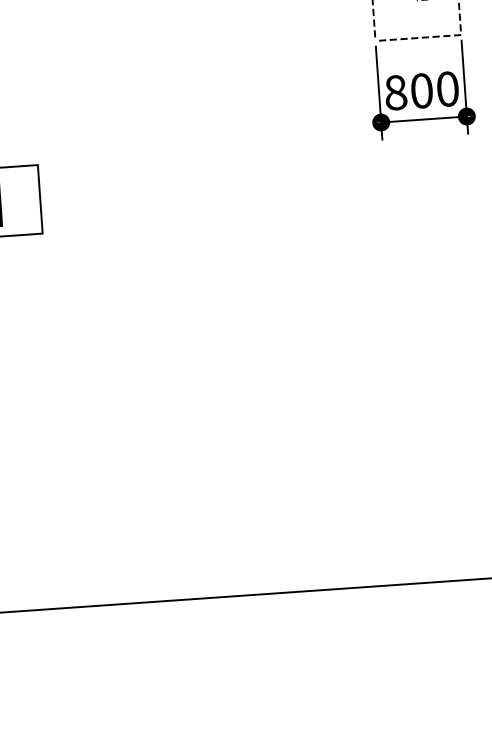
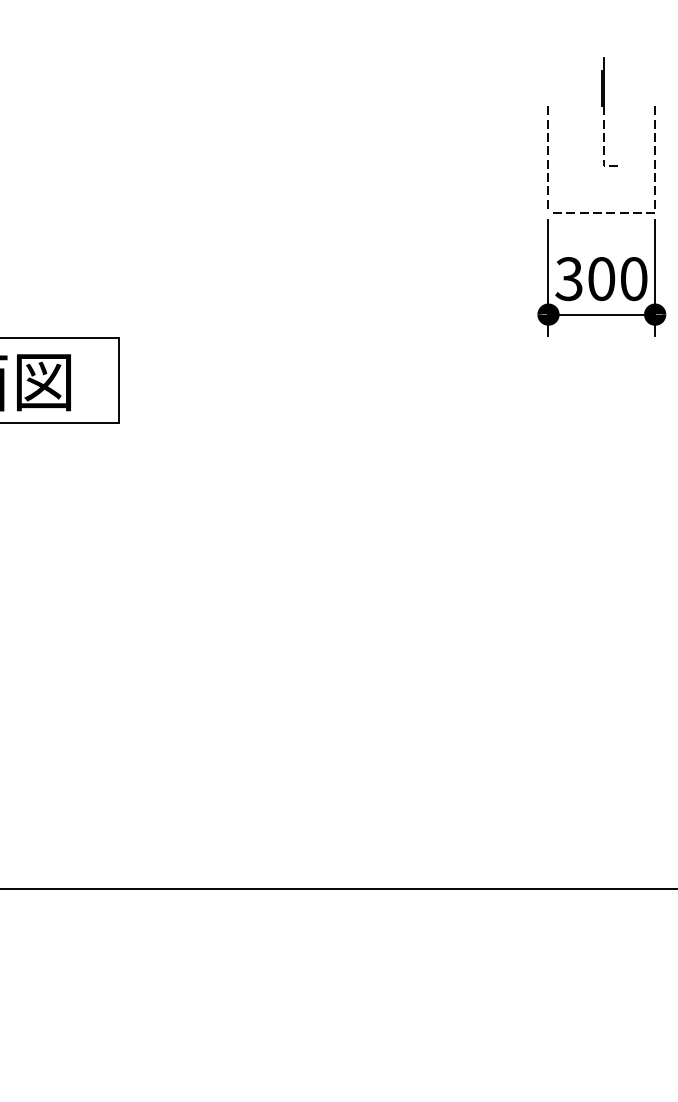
text: (395, 92) -> (568, 278), 800 -> 300

